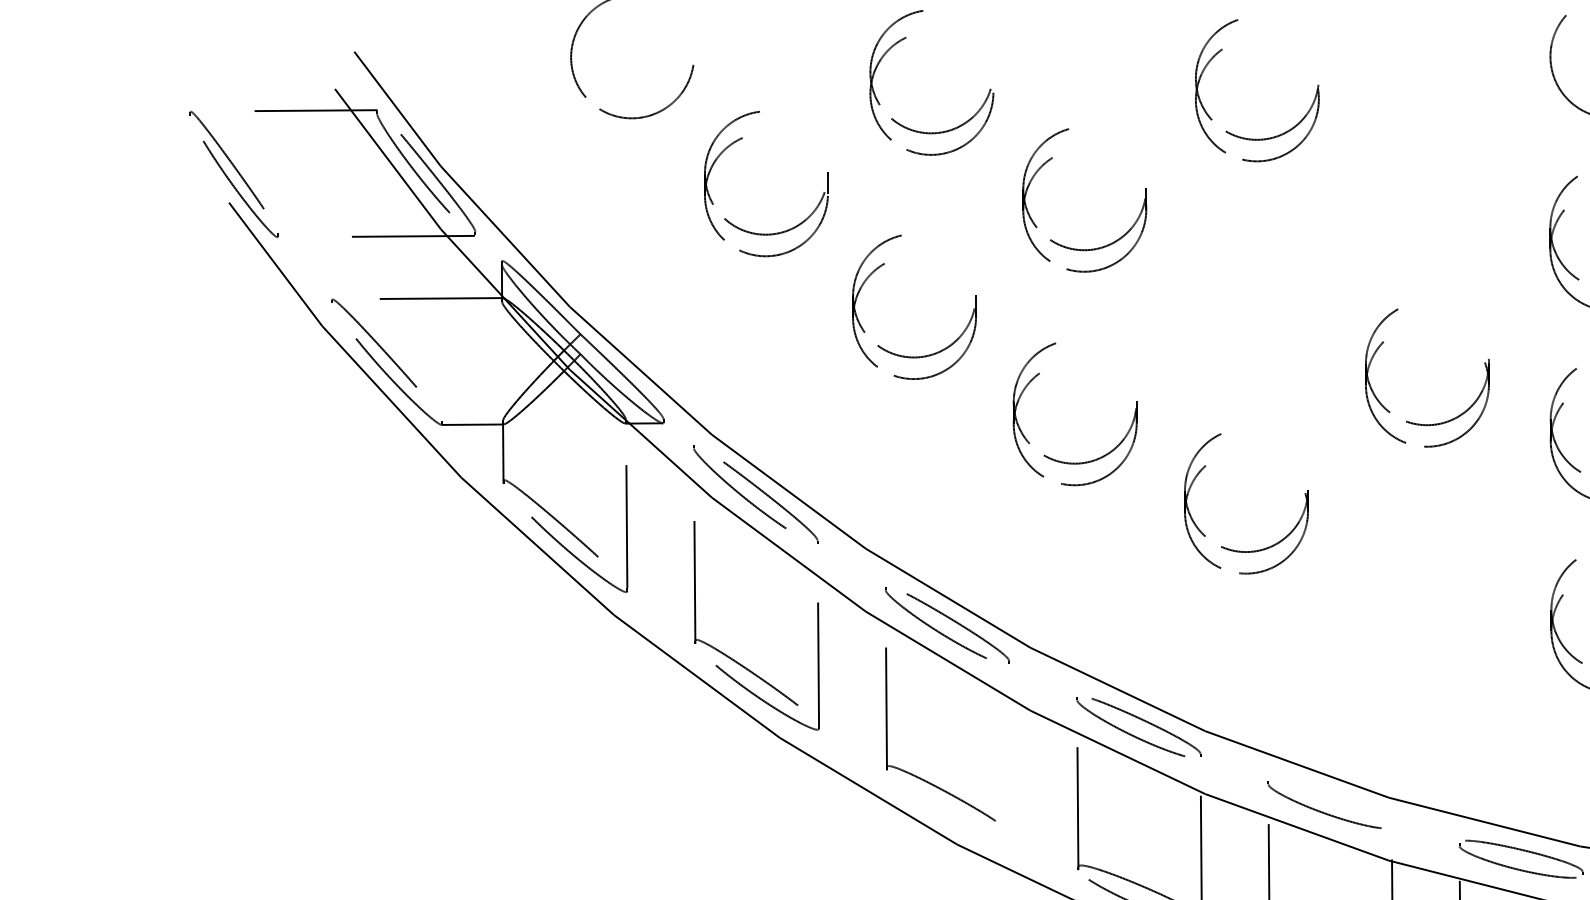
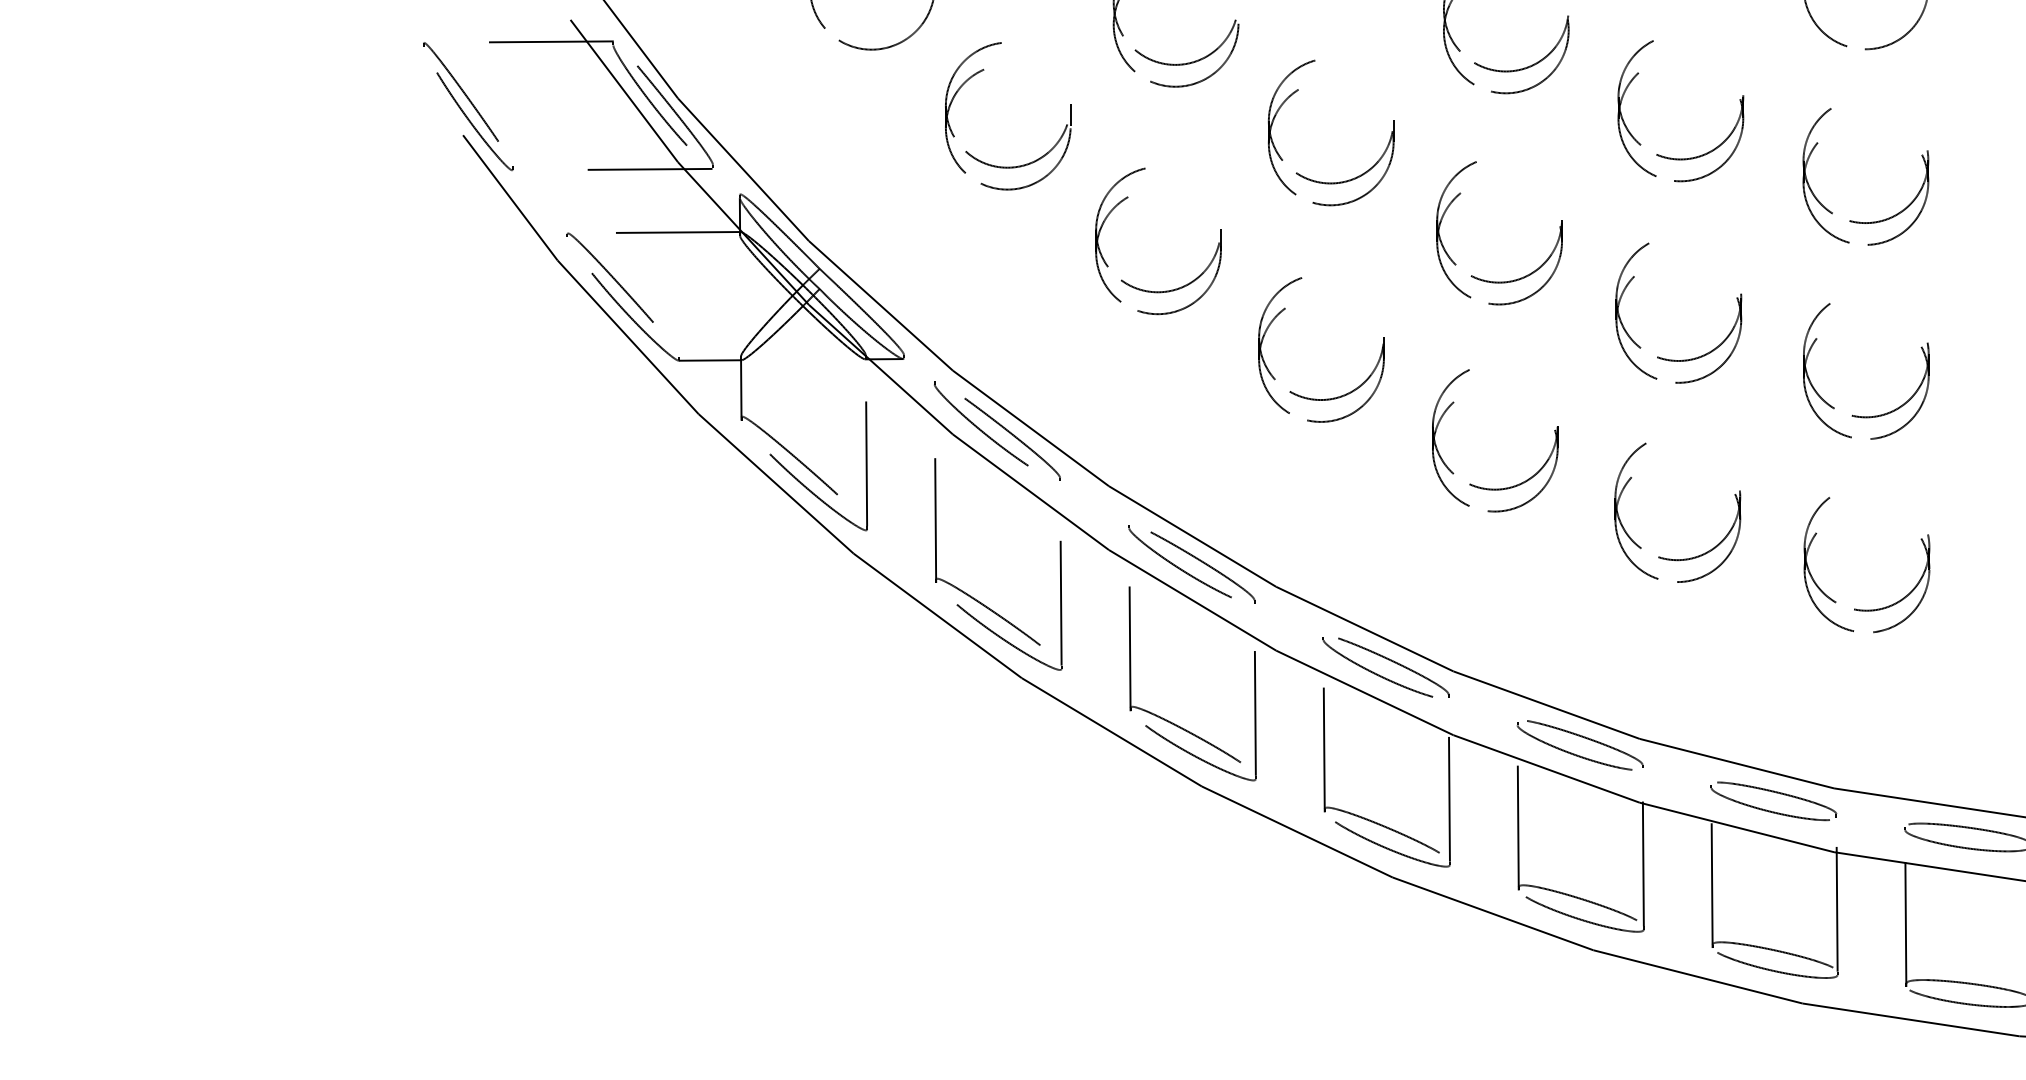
part: (1420, 224) -> (1671, 157), added
part: (1250, 346) -> (1499, 281), added
part: (1419, 619) -> (1670, 558), added
part: (1335, 802) -> (1585, 743), added
part: (939, 807) -> (1183, 748), added

